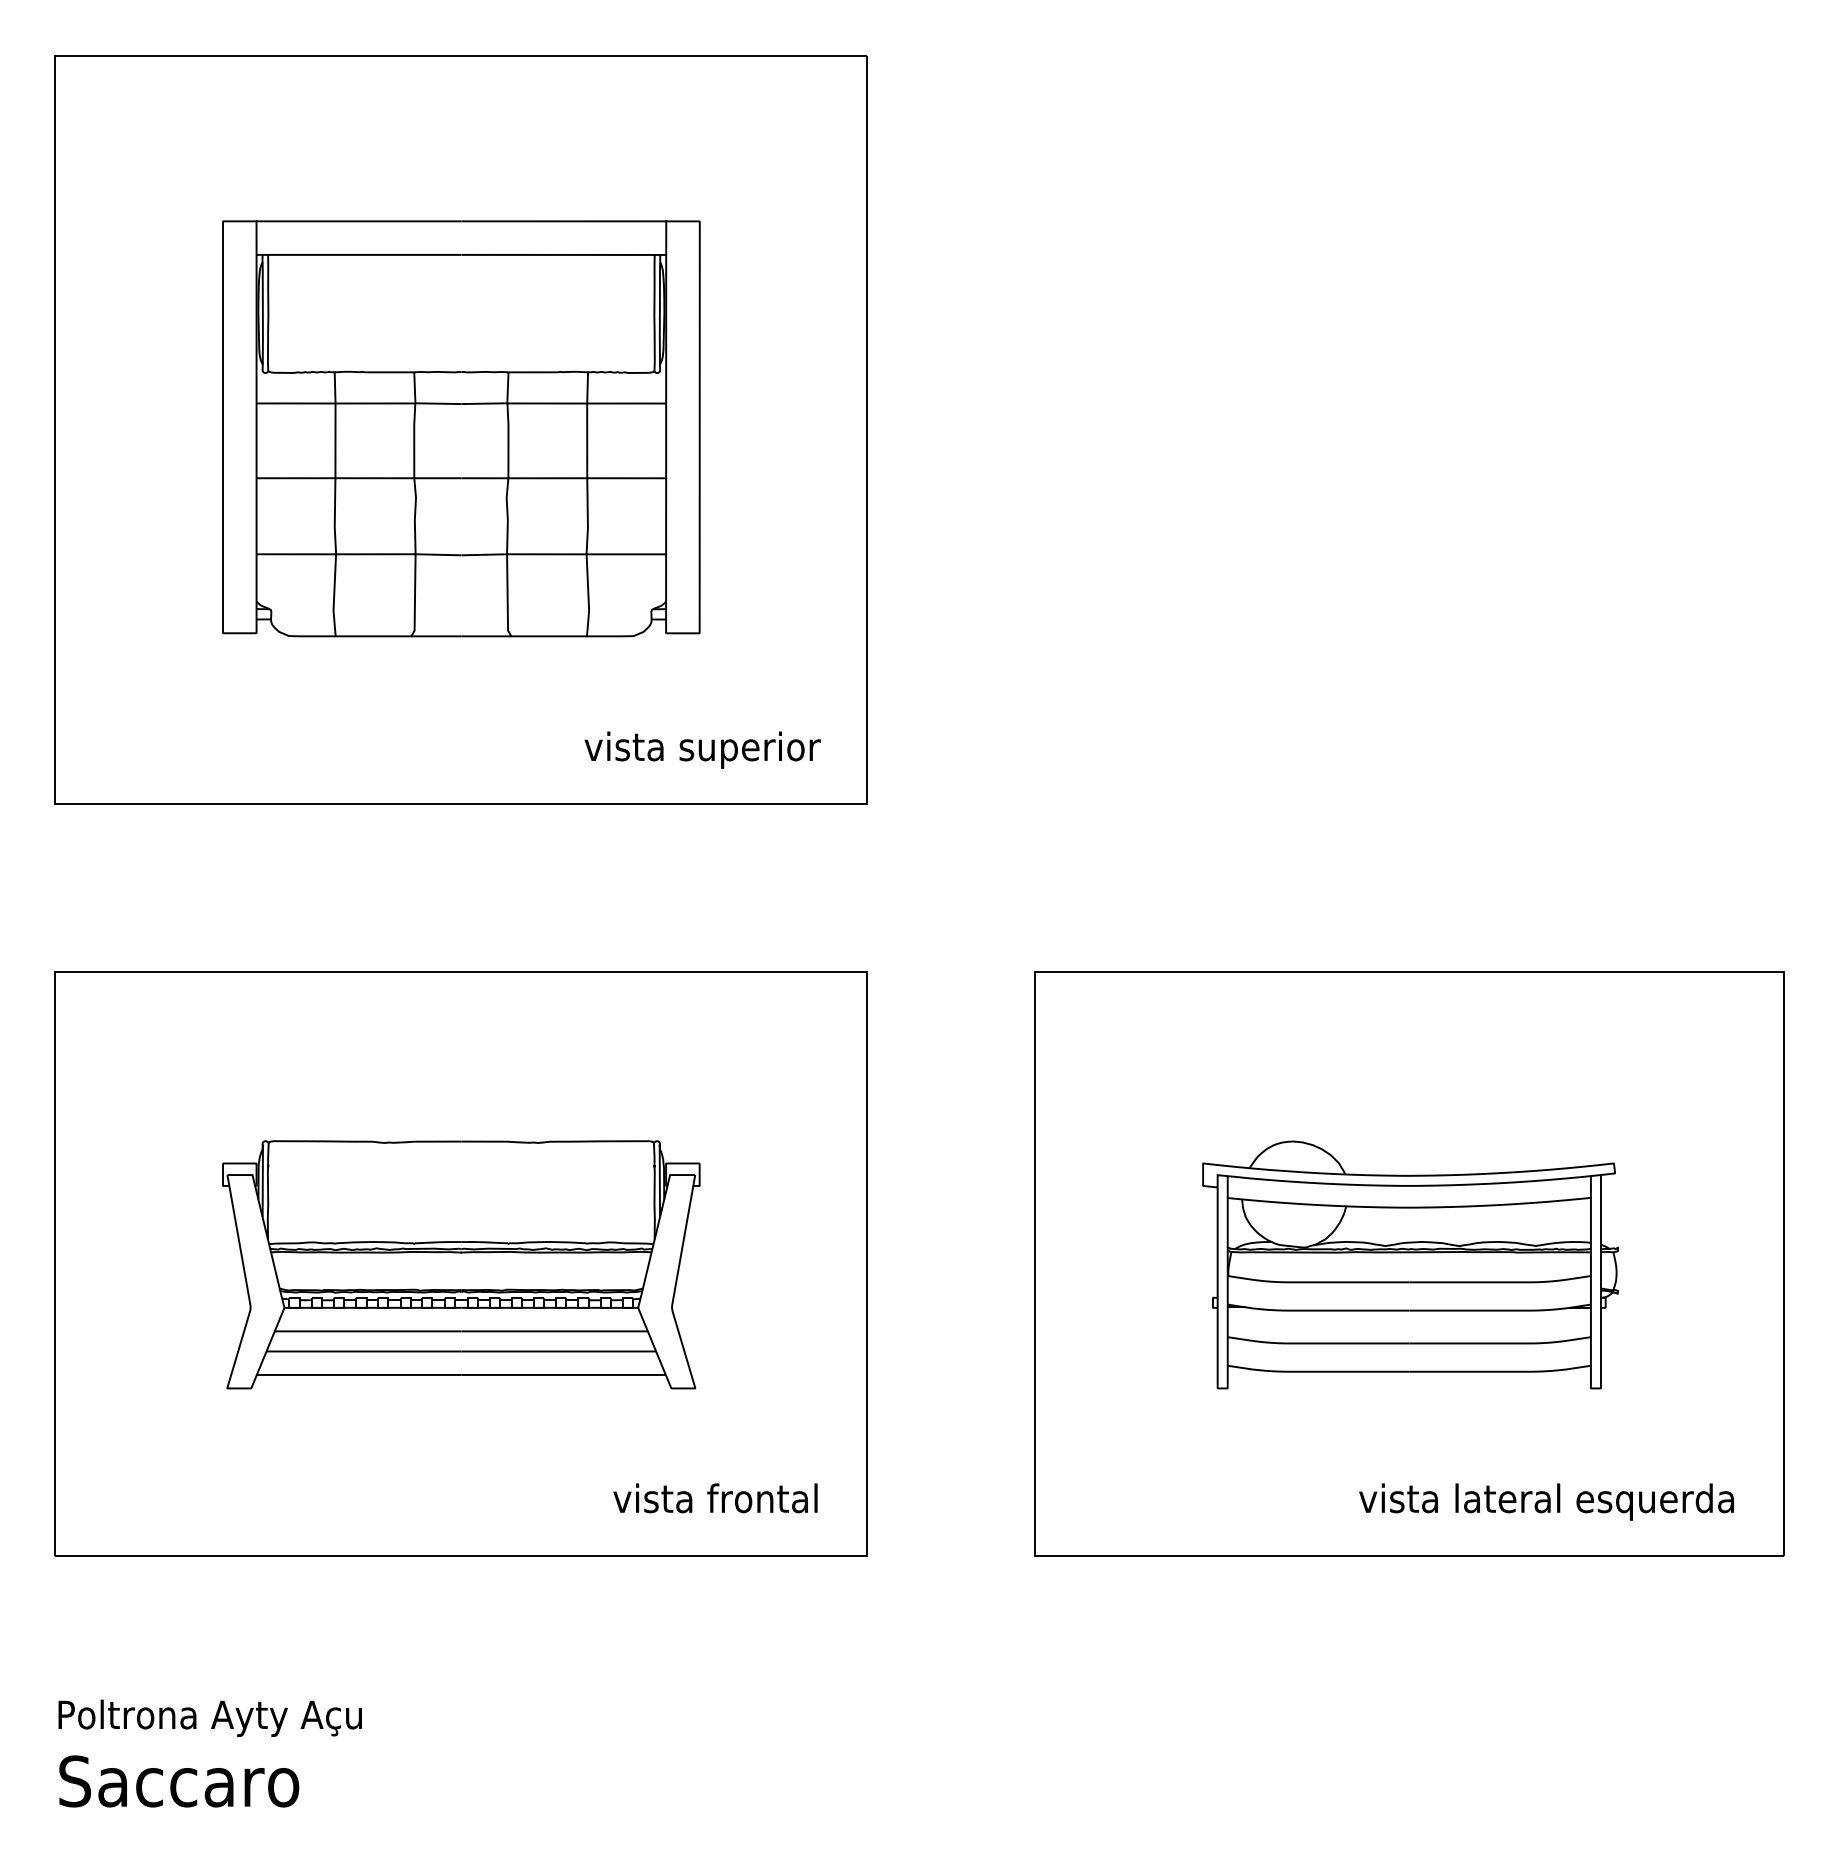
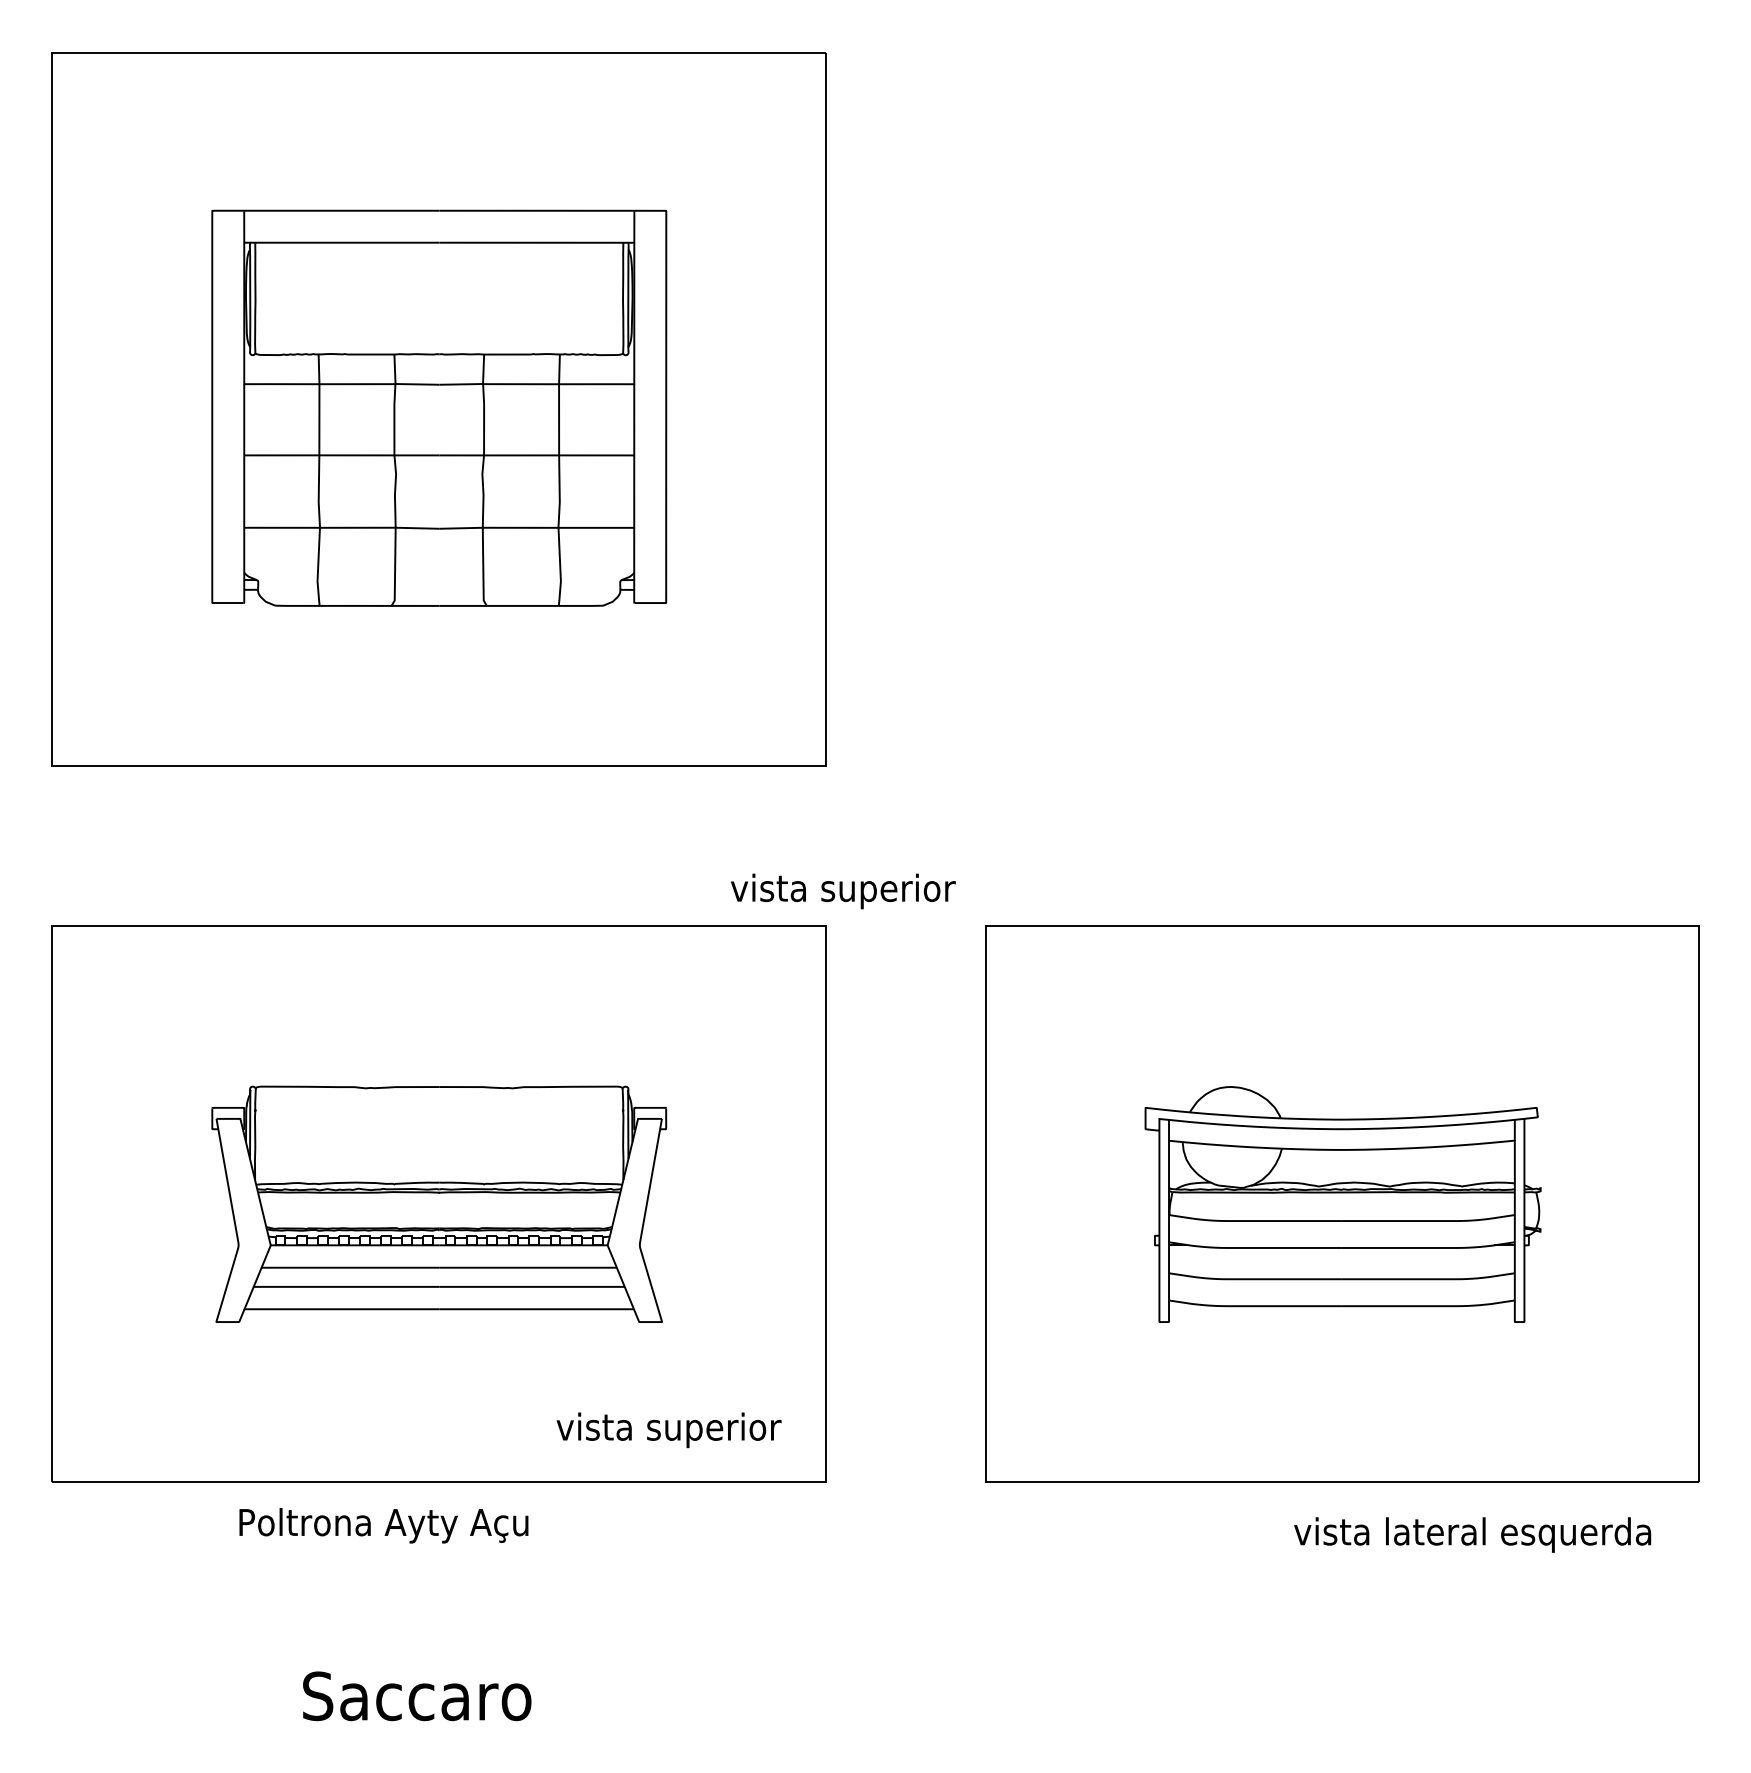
text: (702, 749) -> (843, 890), moved
text: (702, 1501) -> (668, 1429), vista frontal -> vista superior
text: (1546, 1501) -> (1472, 1534), moved
text: (209, 1717) -> (383, 1524), moved
text: (179, 1781) -> (417, 1696), moved

